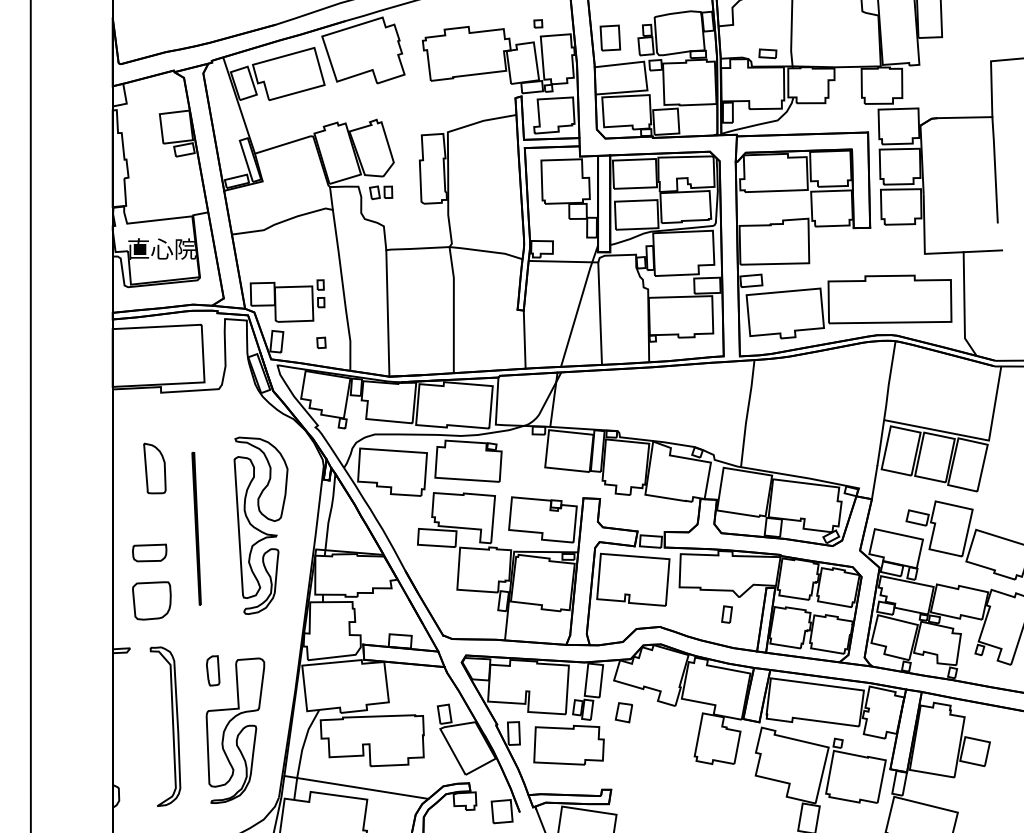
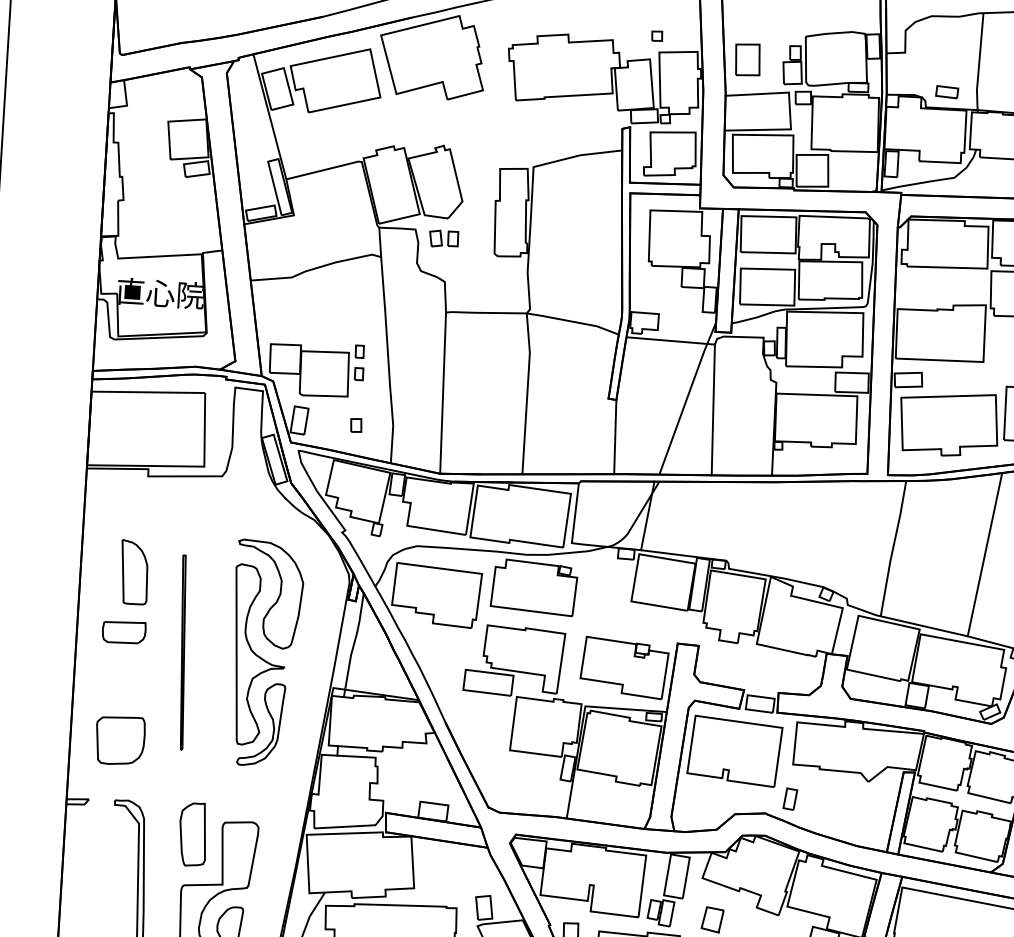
line: (819, 413) -> (984, 554), added
part: (149, 552) -> (123, 631), moved
part: (726, 614) -> (789, 799), moved
part: (212, 670) -> (192, 834), size x1.67

